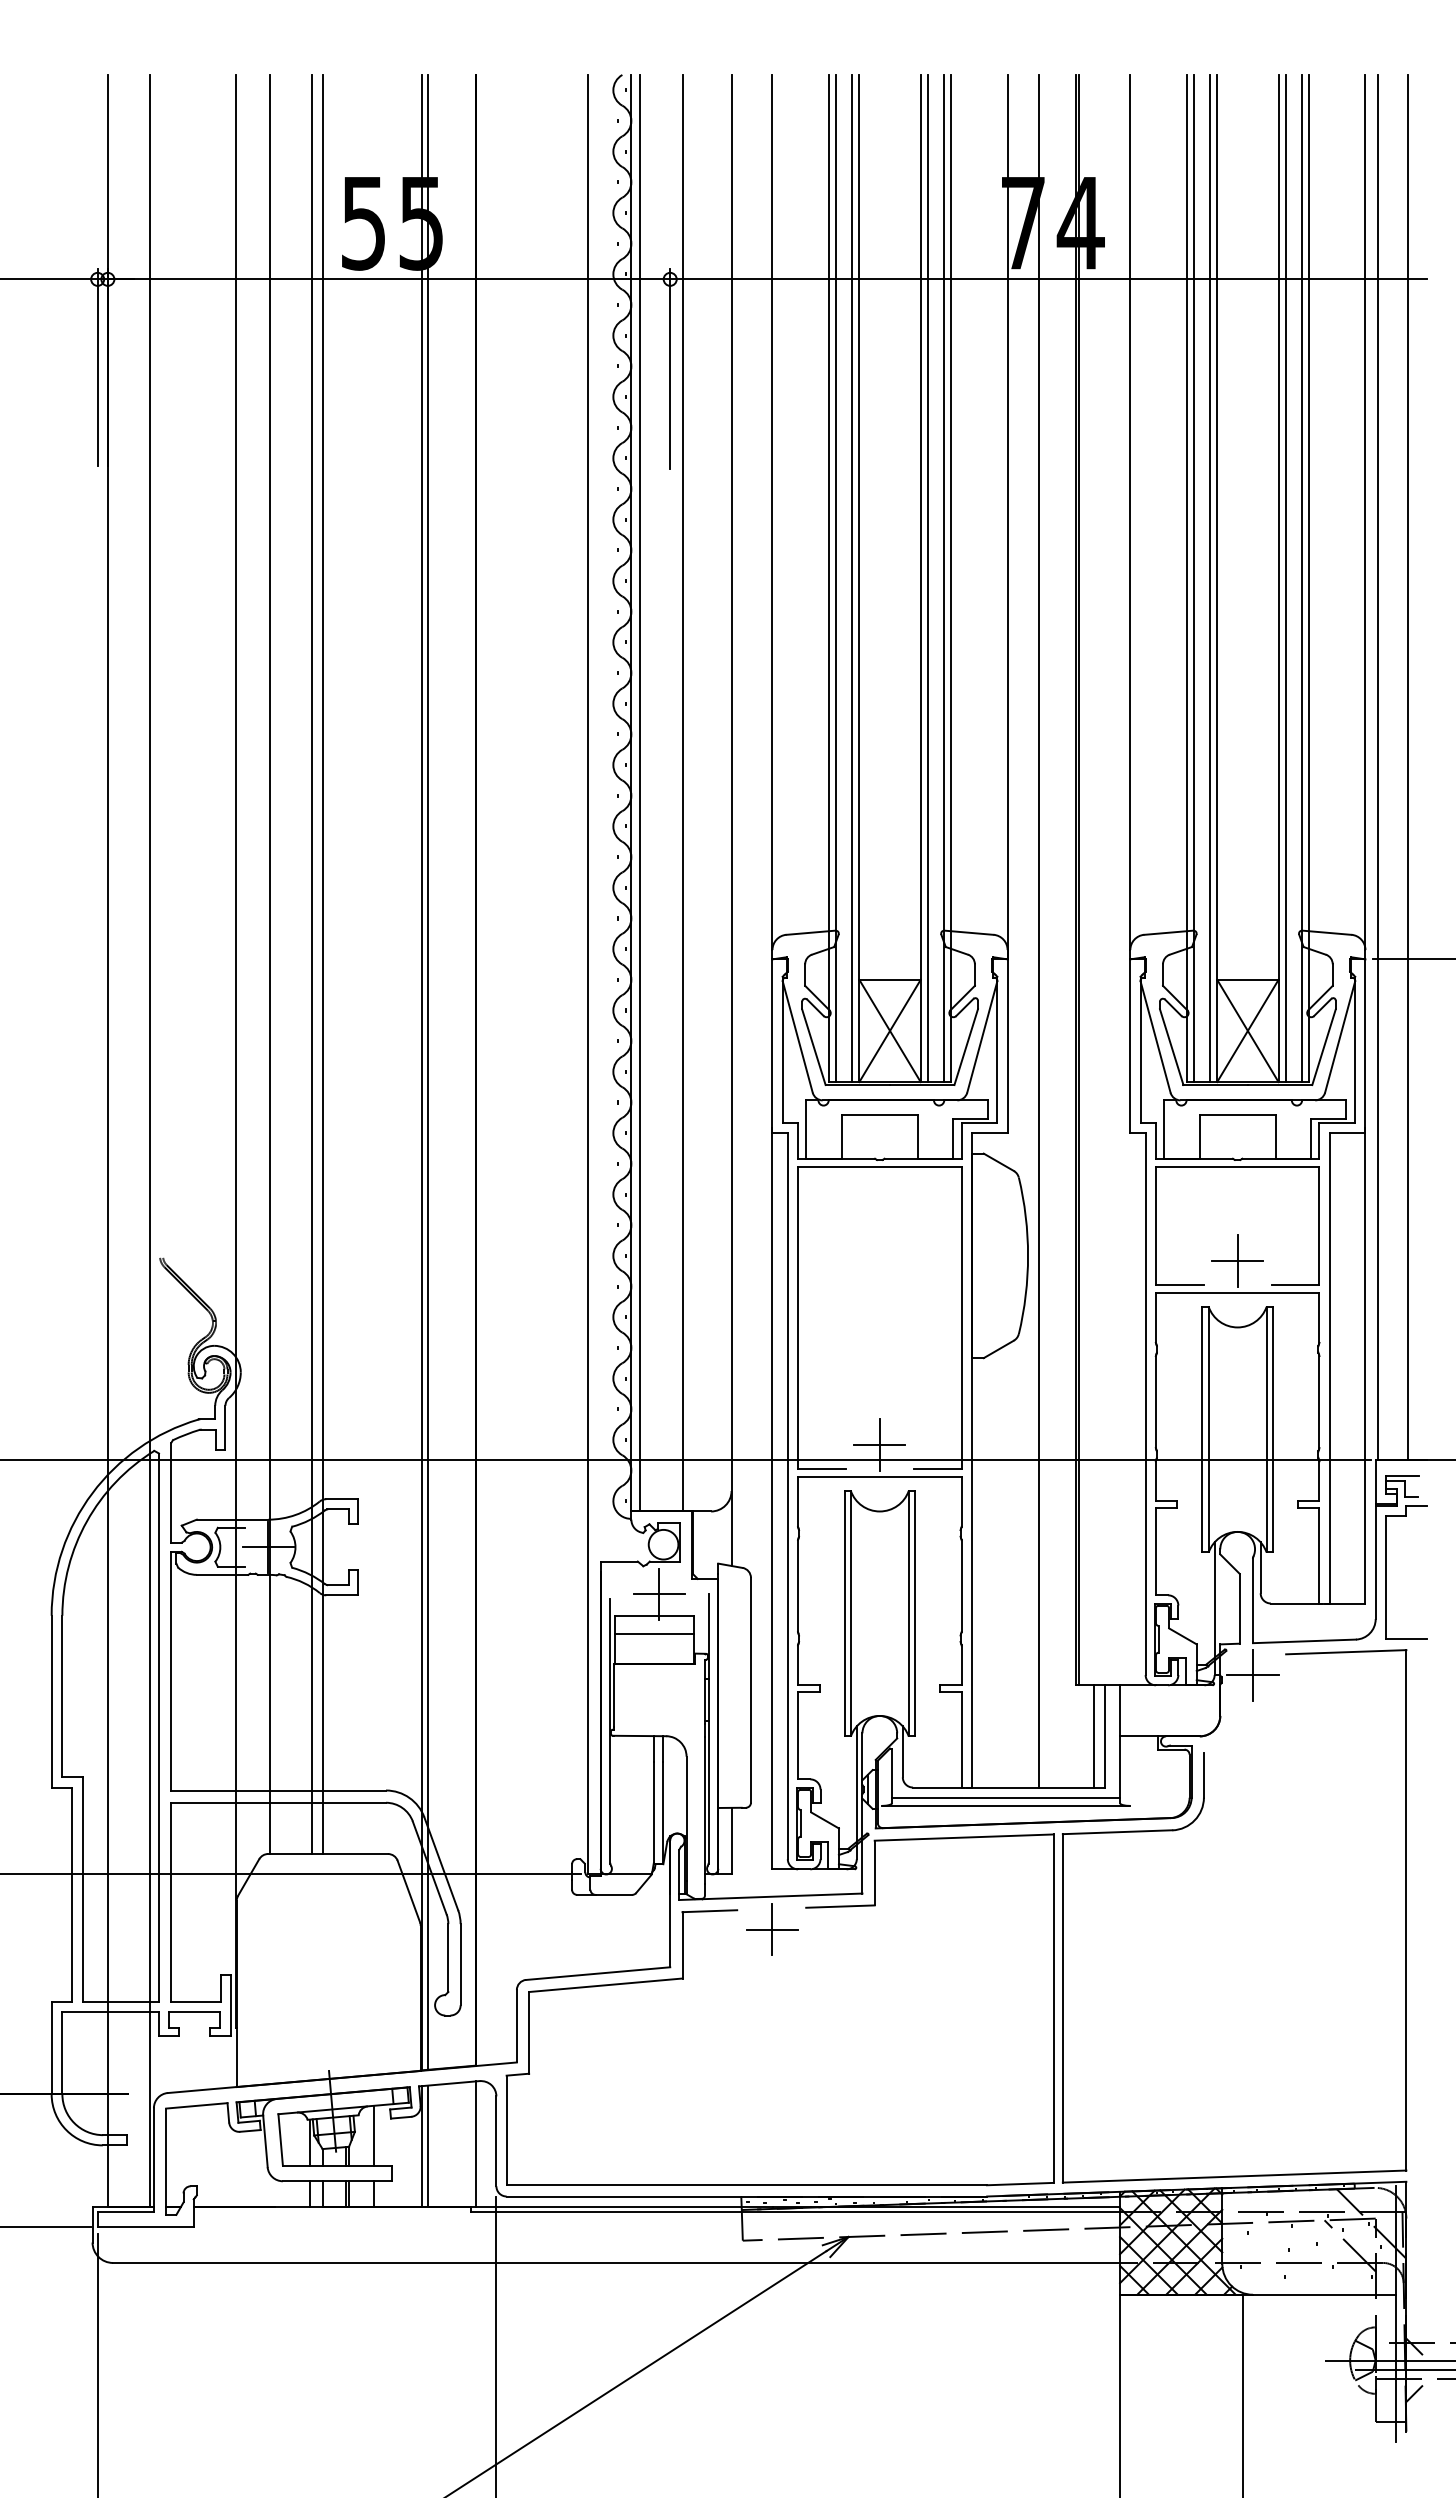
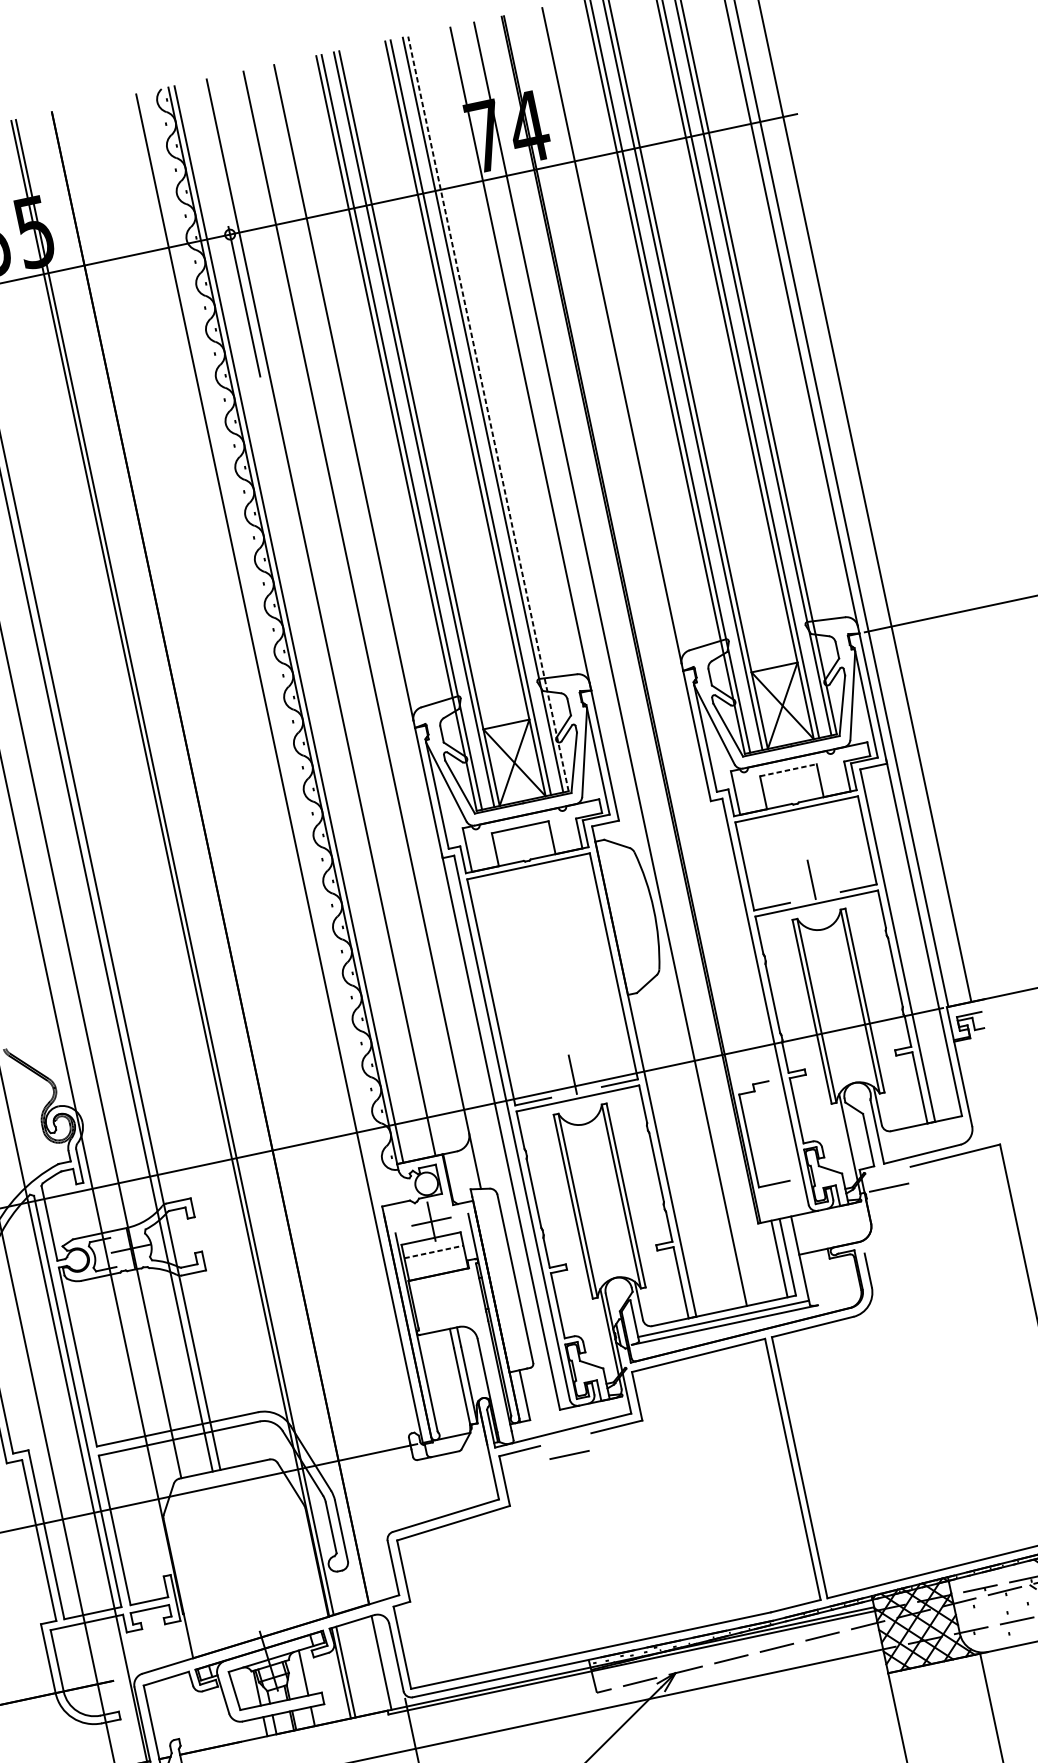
line: (951, 578) -> (488, 413), solid -> dashed
line: (1237, 1114) -> (788, 770), solid -> dashed
line: (1237, 1261) -> (811, 880), removed
line: (879, 1445) -> (572, 1075), removed
part: (1386, 1572) -> (748, 1137), moved
line: (654, 1633) -> (434, 1251), solid -> dashed
line: (1253, 1674) -> (889, 1187), removed
line: (772, 1929) -> (569, 1454), removed

